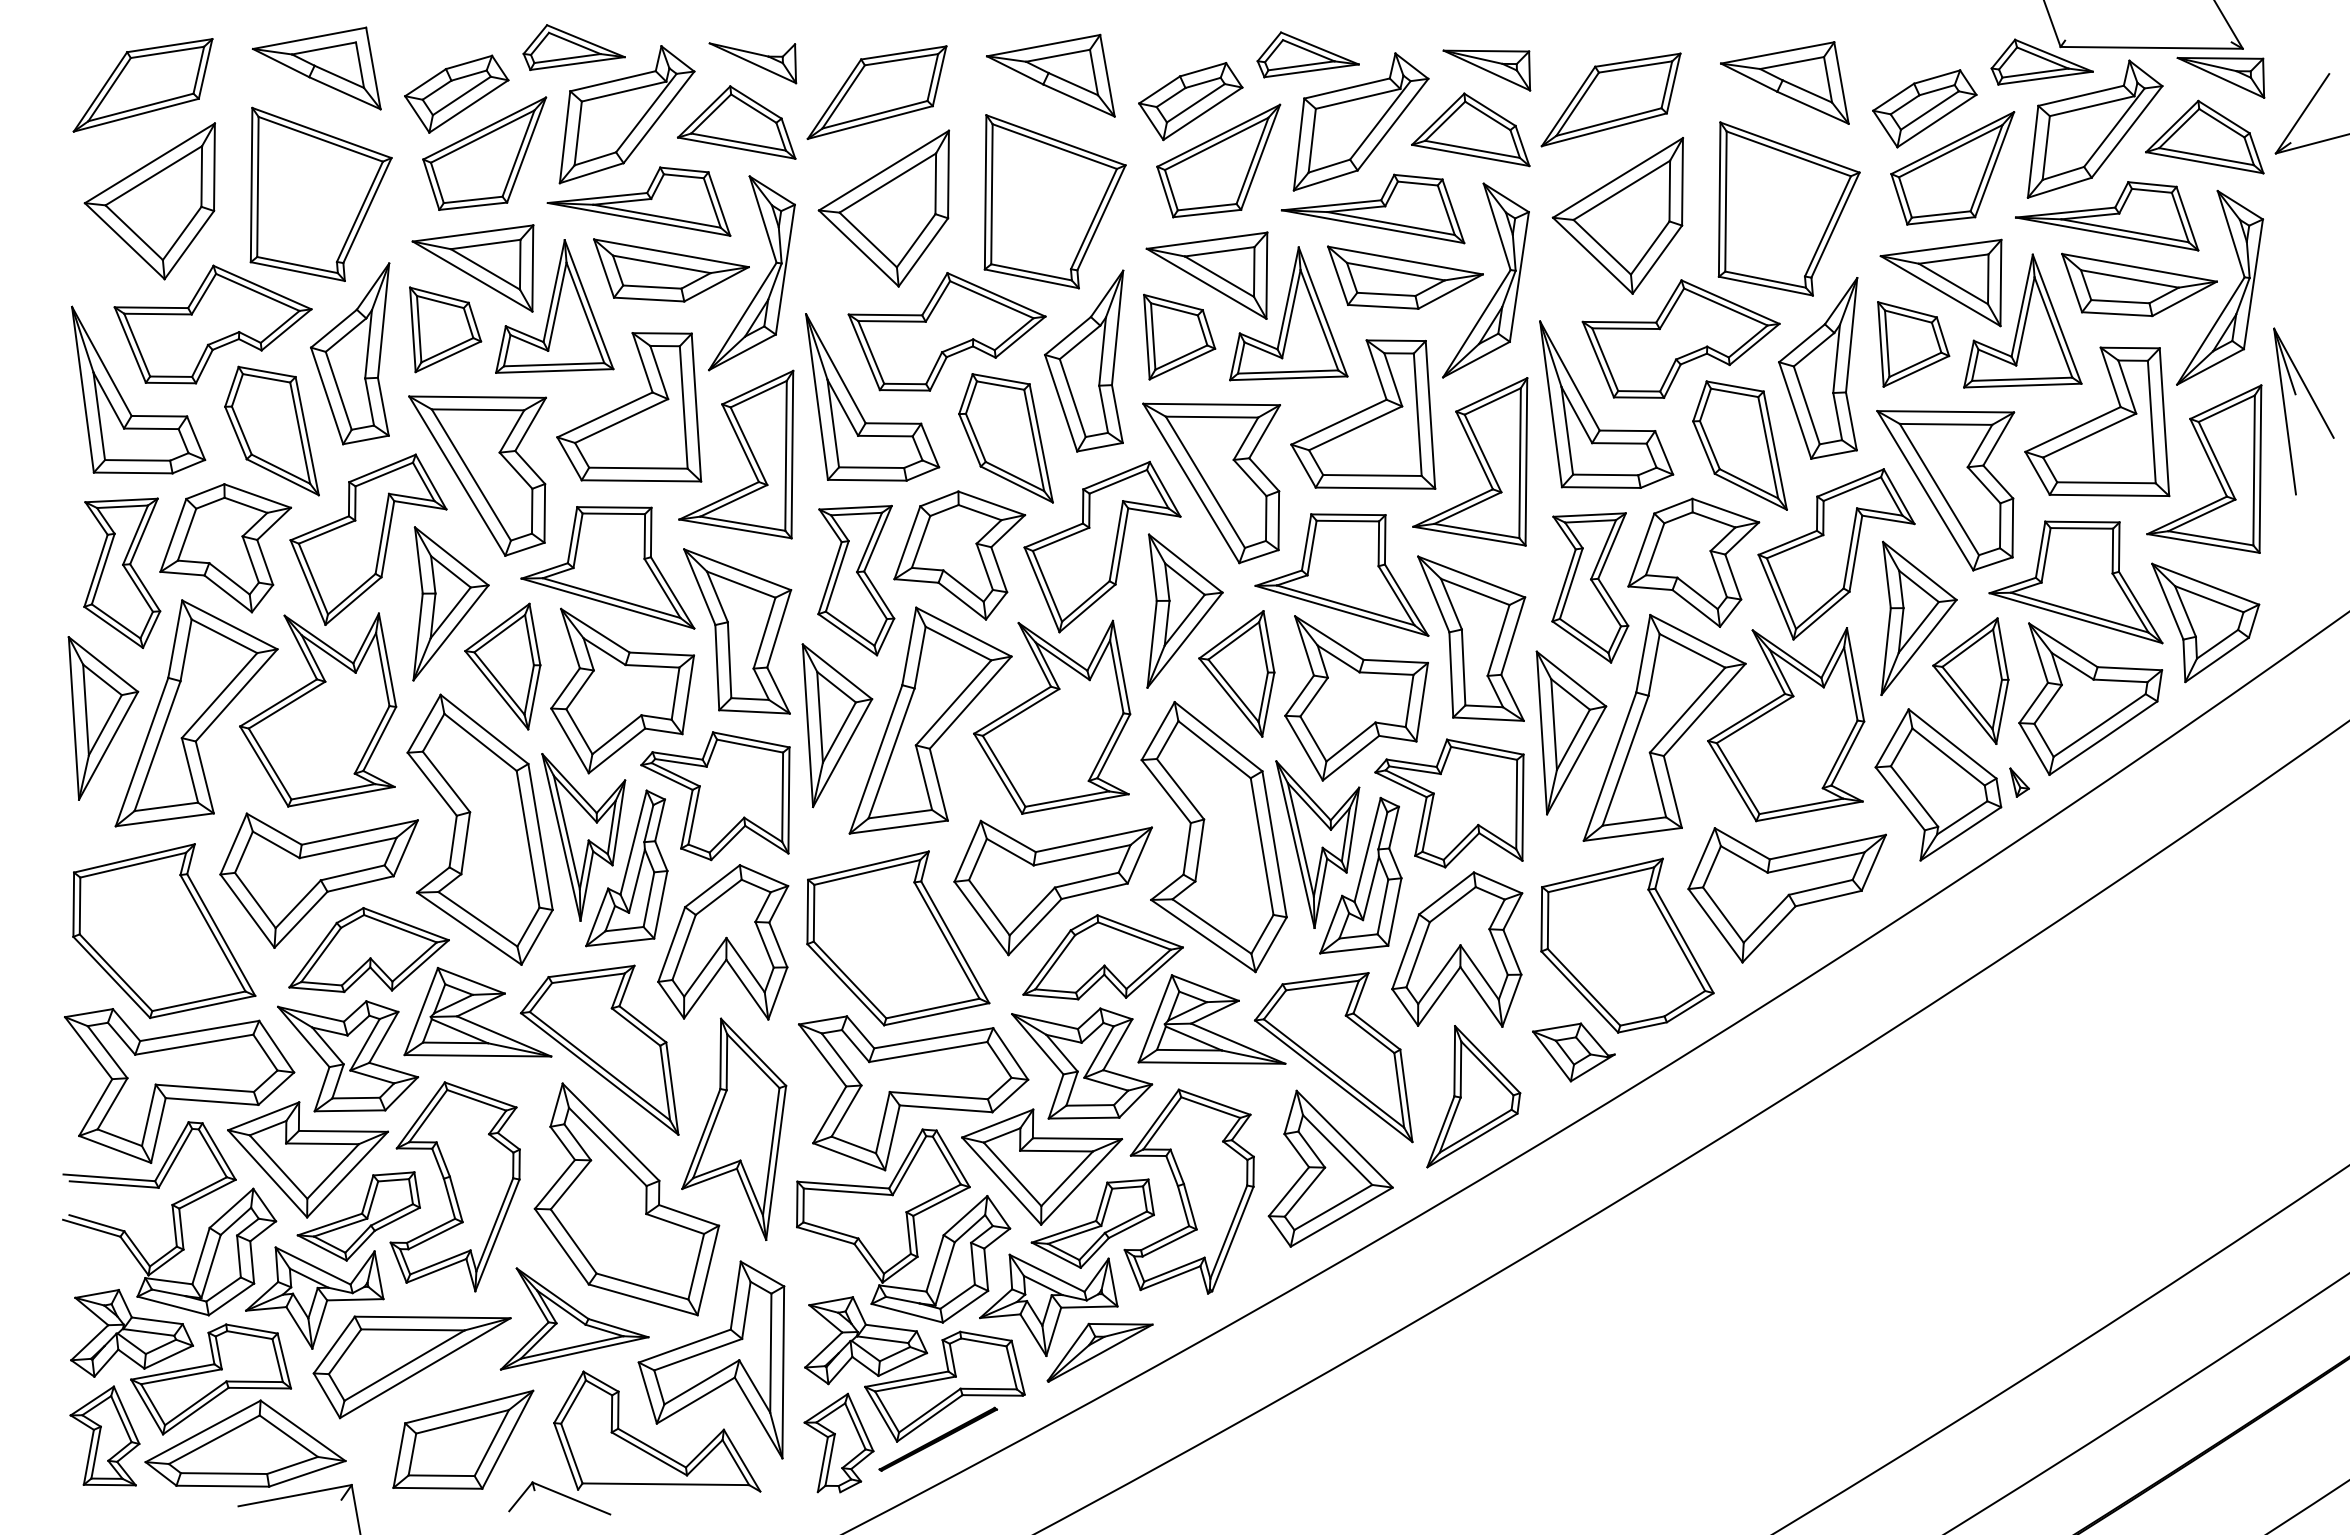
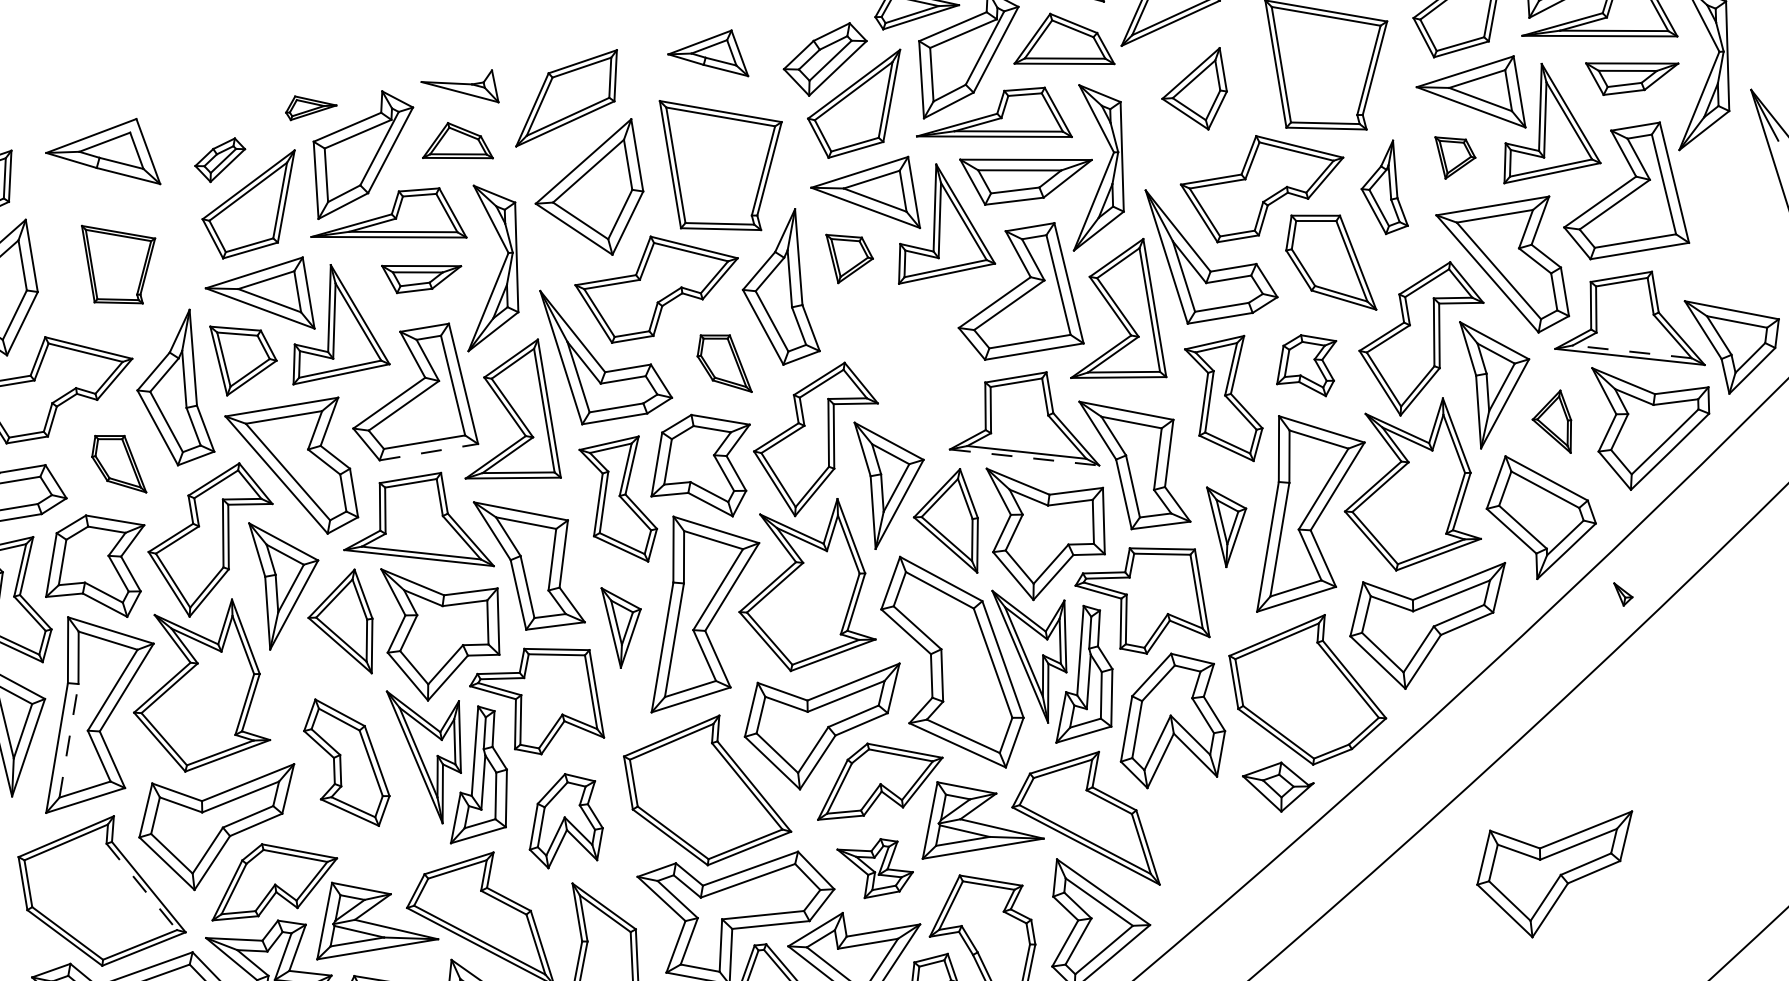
part: (573, 47) -> (310, 105), size x0.6
part: (1050, 75) -> (706, 59), size x0.7
part: (456, 93) -> (220, 160), size x0.6
part: (736, 122) -> (455, 143), size x0.7
part: (320, 193) -> (122, 262), size x0.6
part: (1617, 215) -> (1194, 91), size x0.6
part: (671, 270) -> (423, 274), size x0.6
part: (2139, 284) -> (1633, 72), size x0.7
part: (1179, 336) -> (850, 255), size x0.7
part: (1913, 344) -> (1456, 155), size x0.6
part: (1818, 368) -> (1381, 188), size x0.6
part: (271, 430) -> (116, 464), size x0.6
part: (1005, 438) -> (722, 364), size x0.6
part: (2210, 464) -> (1718, 210), removed
line: (641, 480) -> (428, 451), solid -> dashed
part: (1211, 483) -> (898, 371), removed
part: (1693, 562) -> (1307, 366), size x0.6
line: (1341, 610) -> (1024, 457), solid -> dashed
line: (2079, 612) -> (1632, 351), solid -> dashed
part: (1970, 680) -> (1552, 423), size x0.6
part: (837, 725) -> (625, 625), size x0.6
part: (1571, 732) -> (1231, 524), size x0.6
line: (157, 746) -> (68, 741), solid -> dashed
part: (2019, 782) -> (1623, 593), moved
part: (479, 829) -> (346, 762), size x0.6
line: (213, 933) -> (142, 887), solid -> dashed
part: (723, 942) -> (563, 820), size x0.7
part: (1082, 1063) -> (876, 867), size x0.6
part: (1473, 1096) -> (1203, 838), removed
part: (1884, 1214) -> (1558, 875), added

